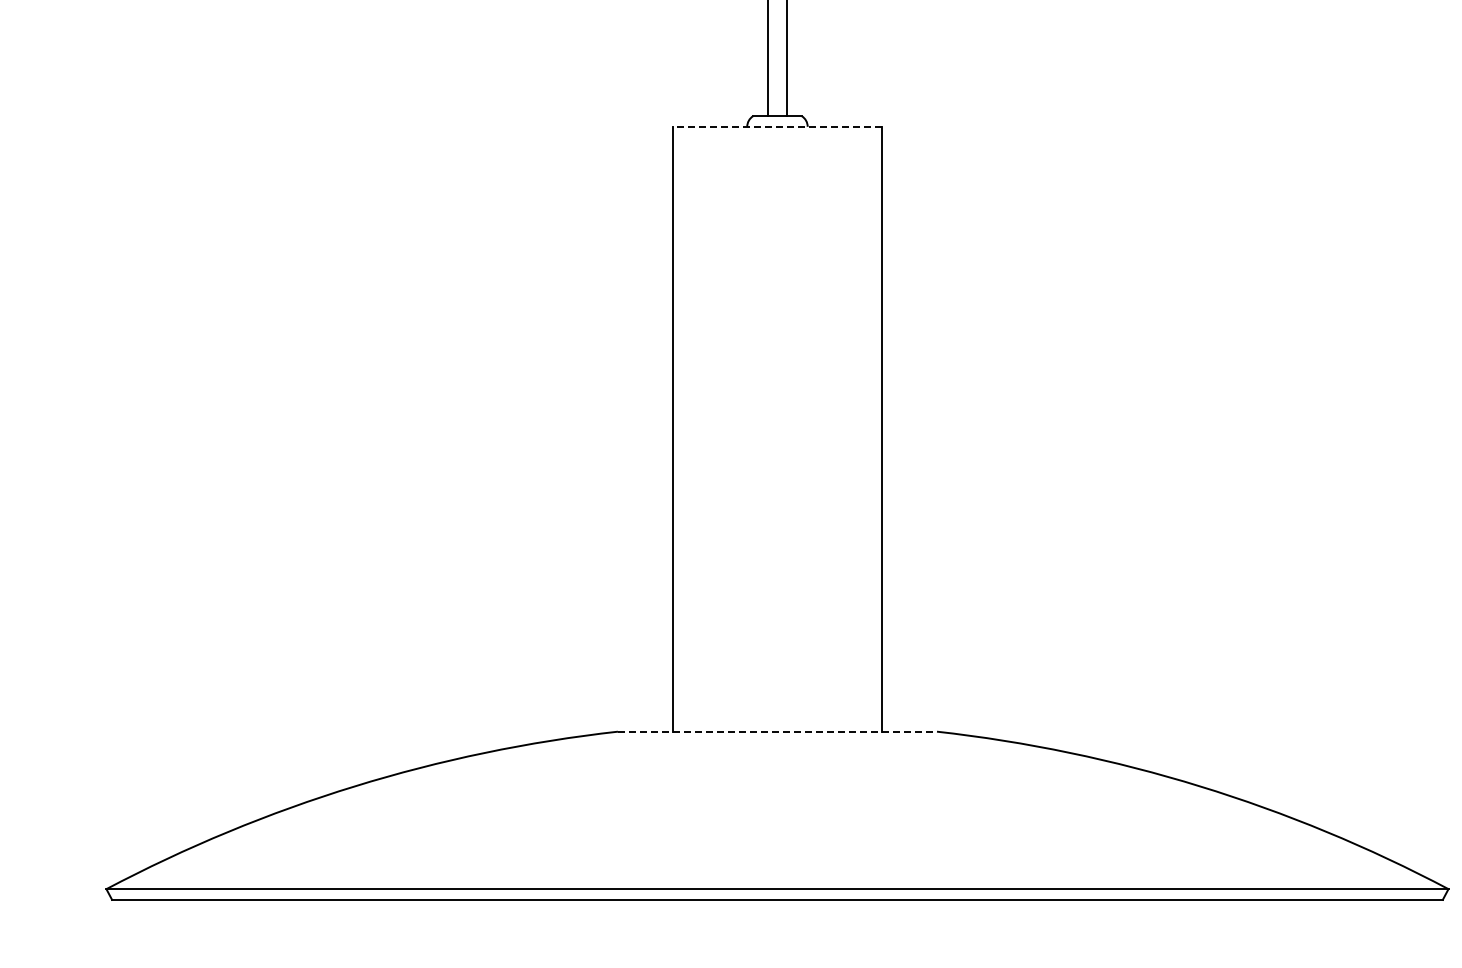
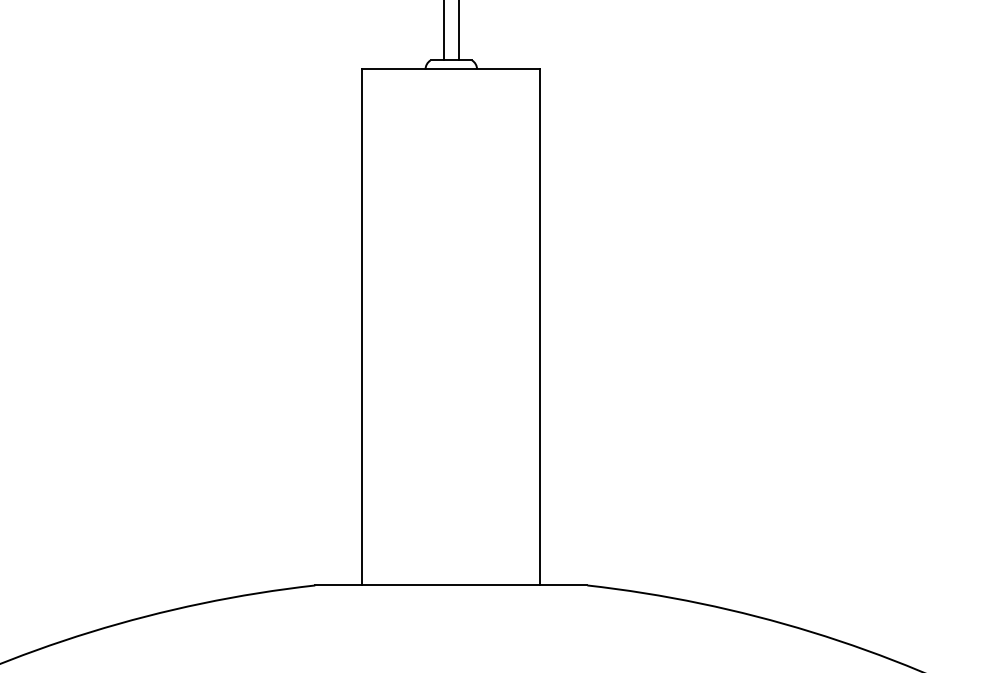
line: (776, 126) -> (450, 69), dashed -> solid
line: (777, 731) -> (451, 585), dashed -> solid

